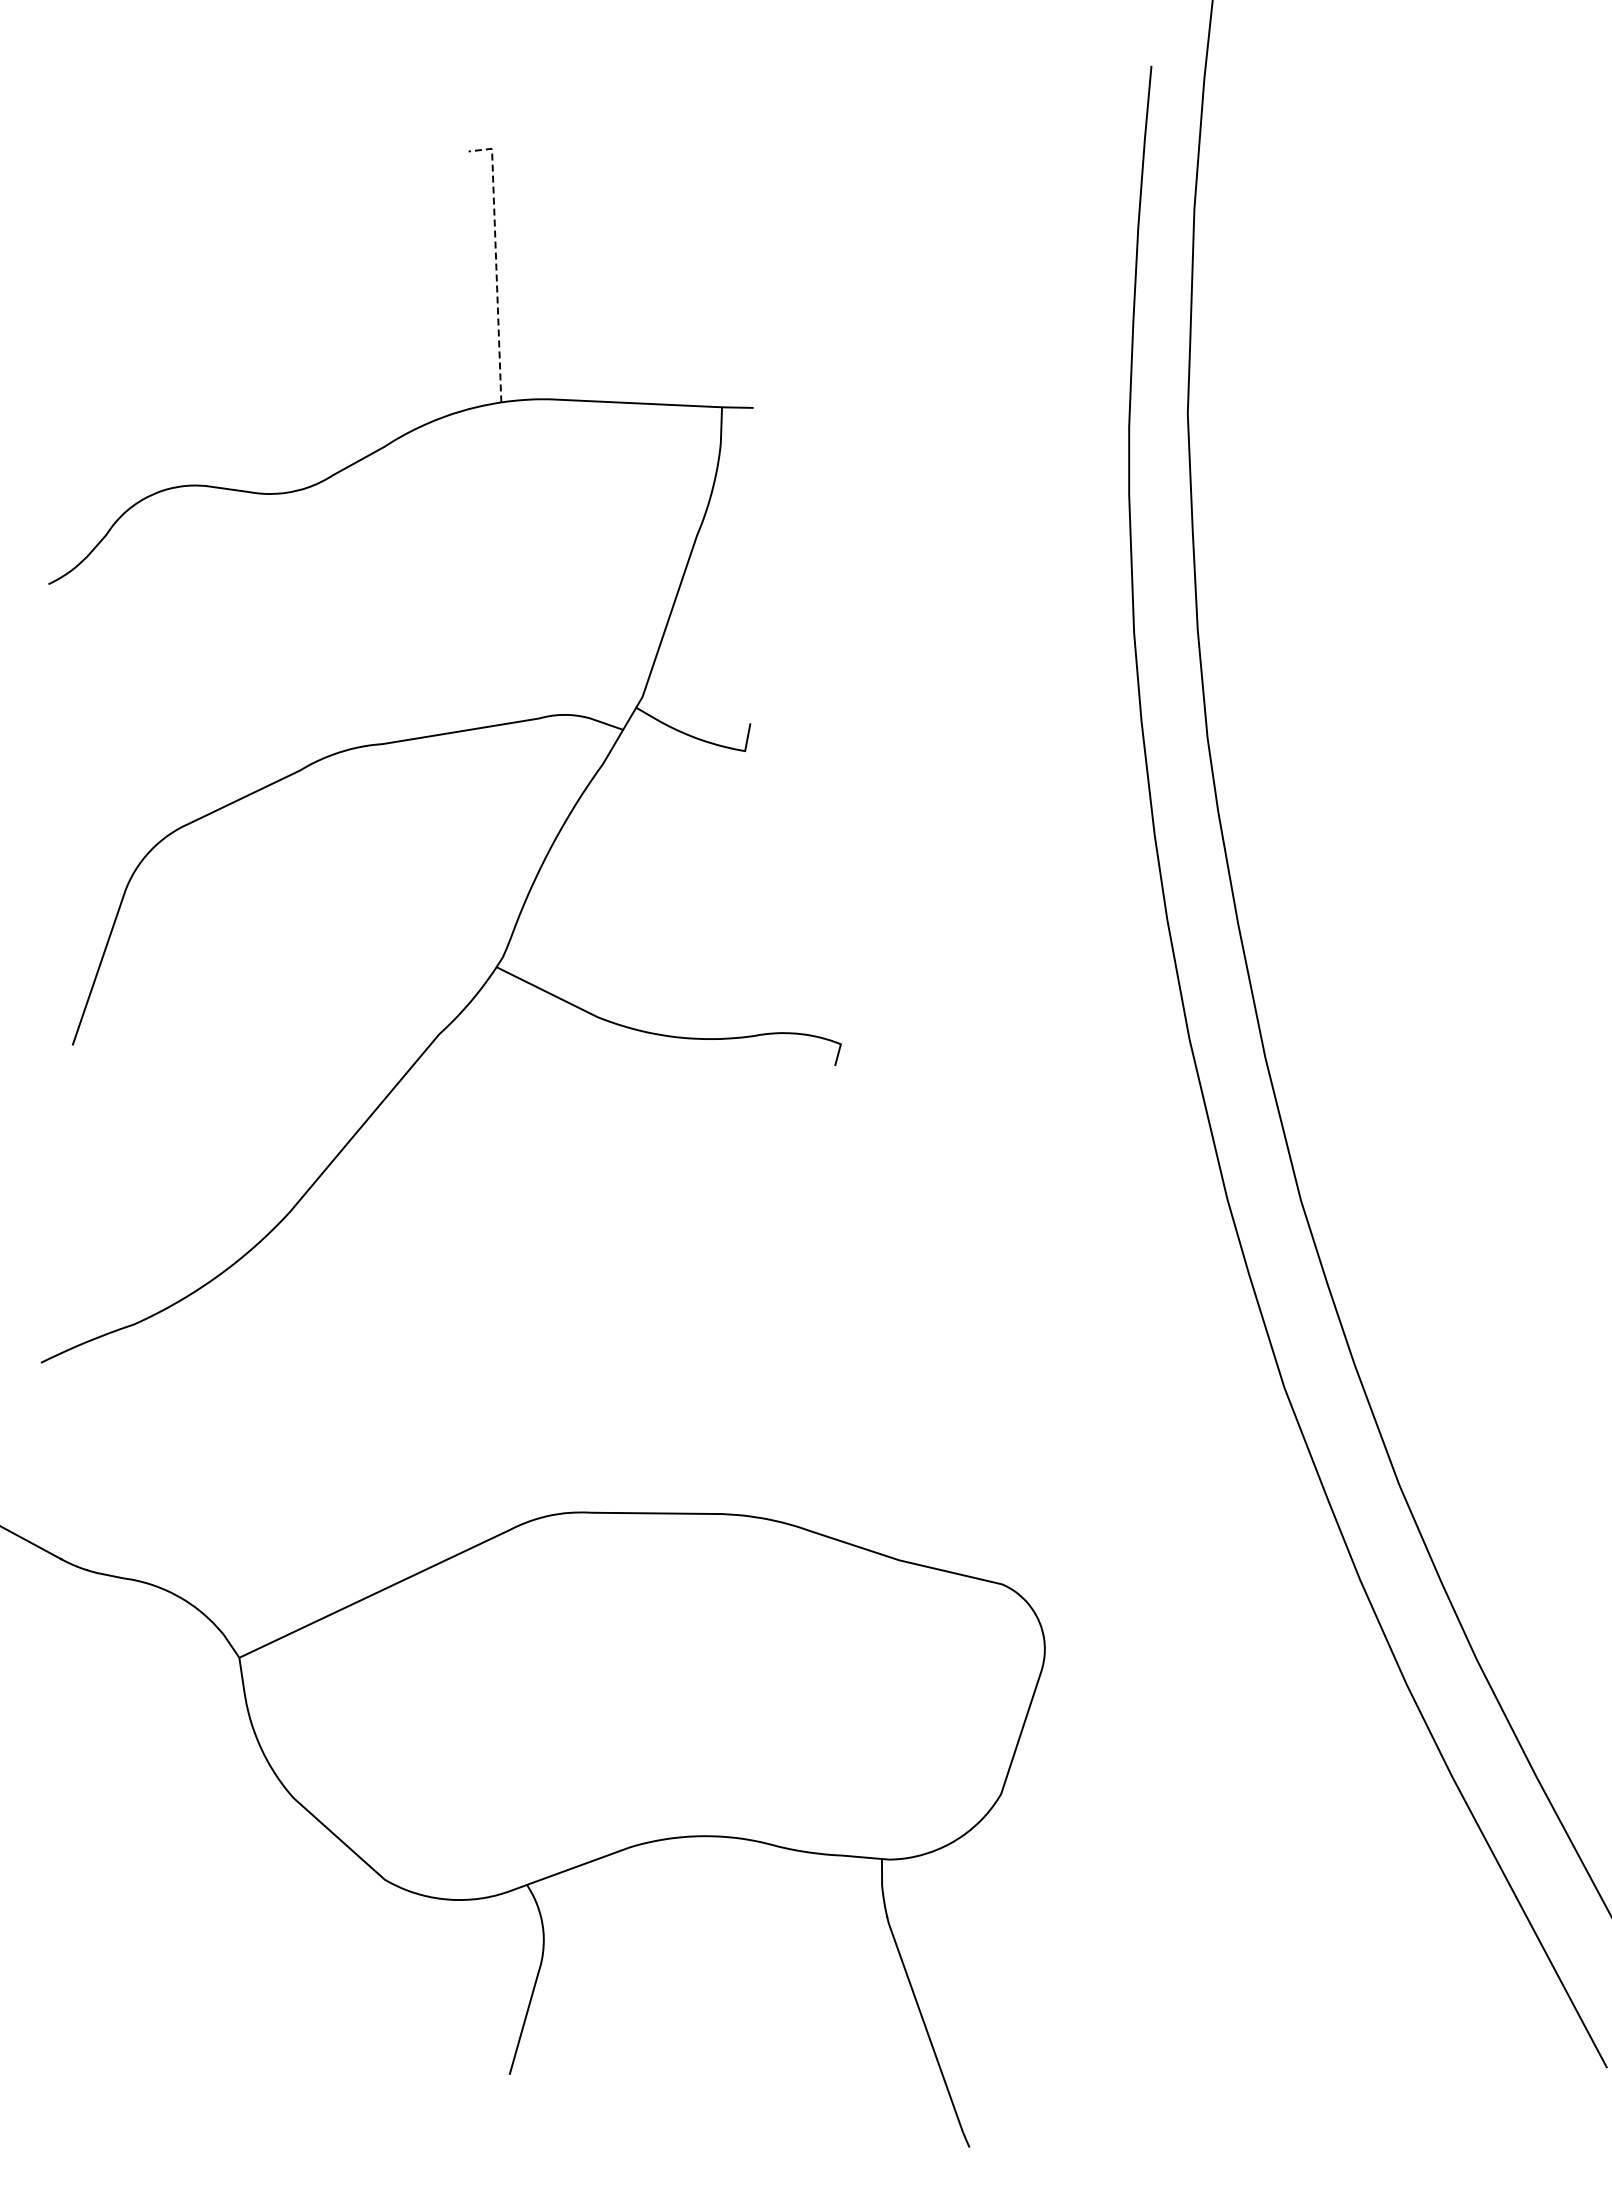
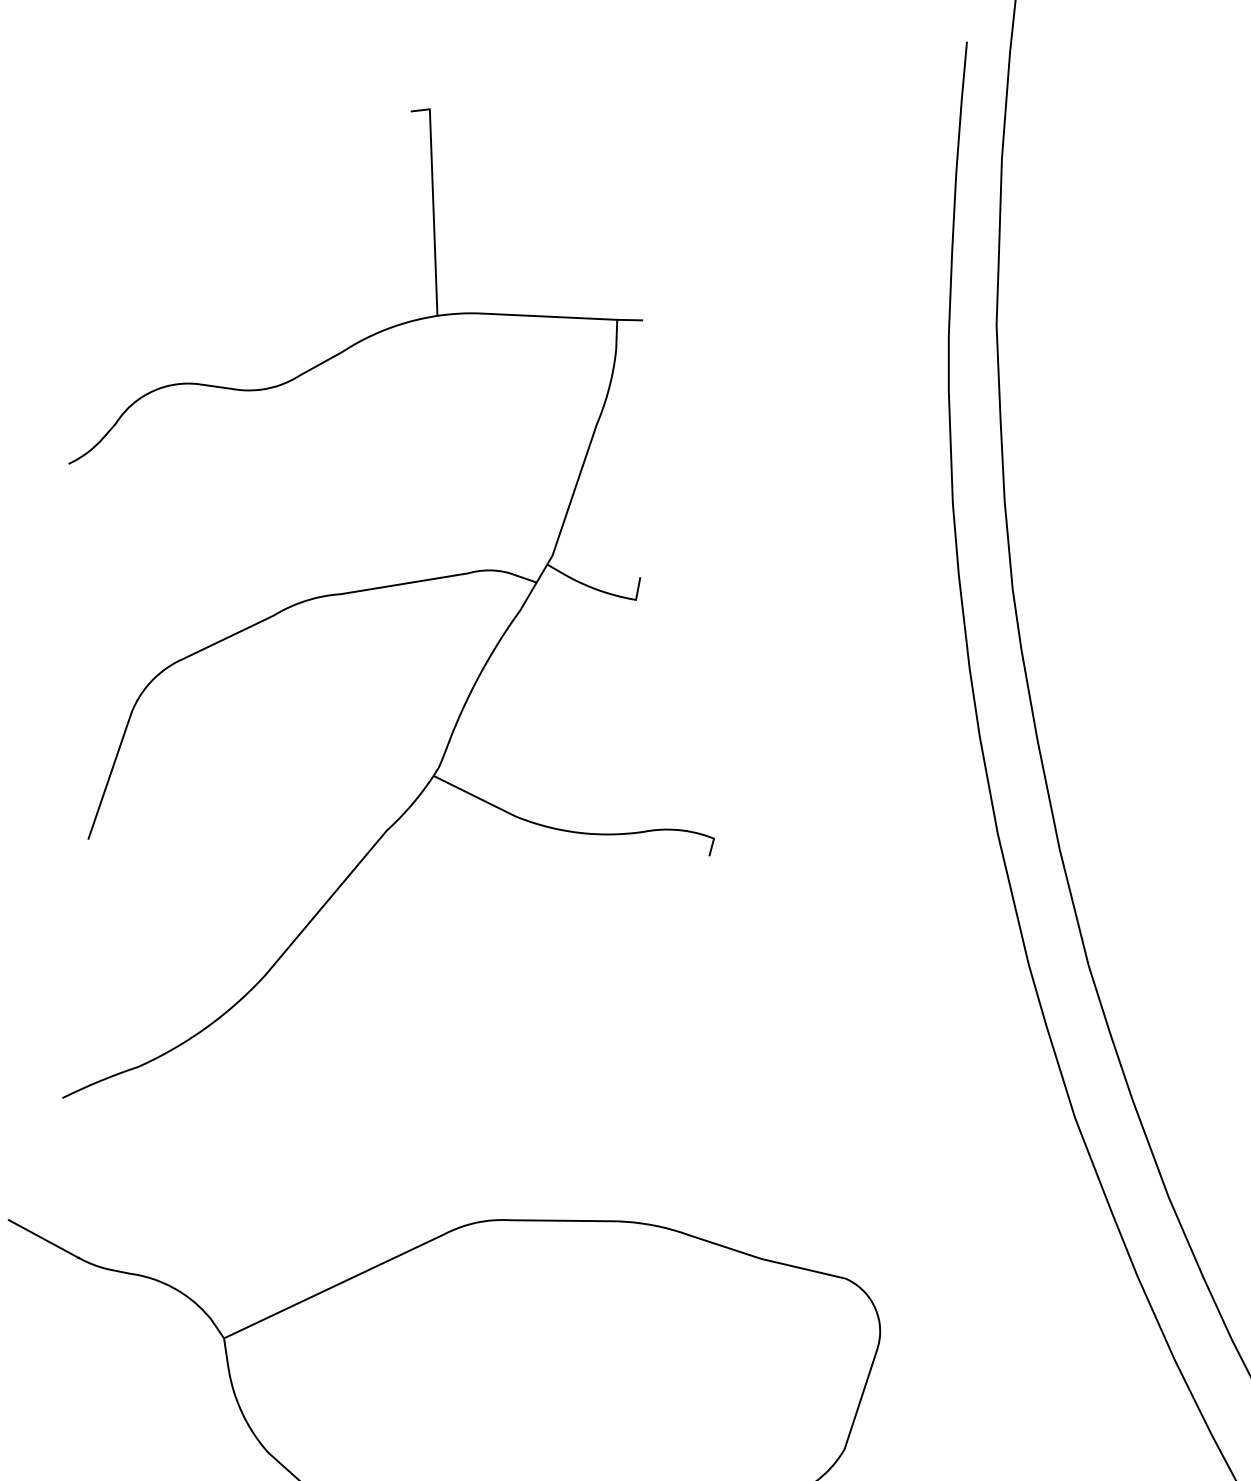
line: (496, 262) -> (433, 201), dashed -> solid

